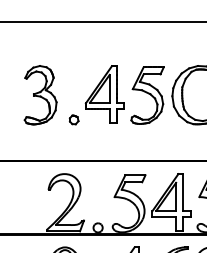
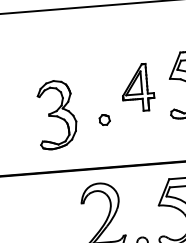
part: (104, 94) -> (137, 87), size x0.7
part: (40, 95) -> (57, 115), moved

